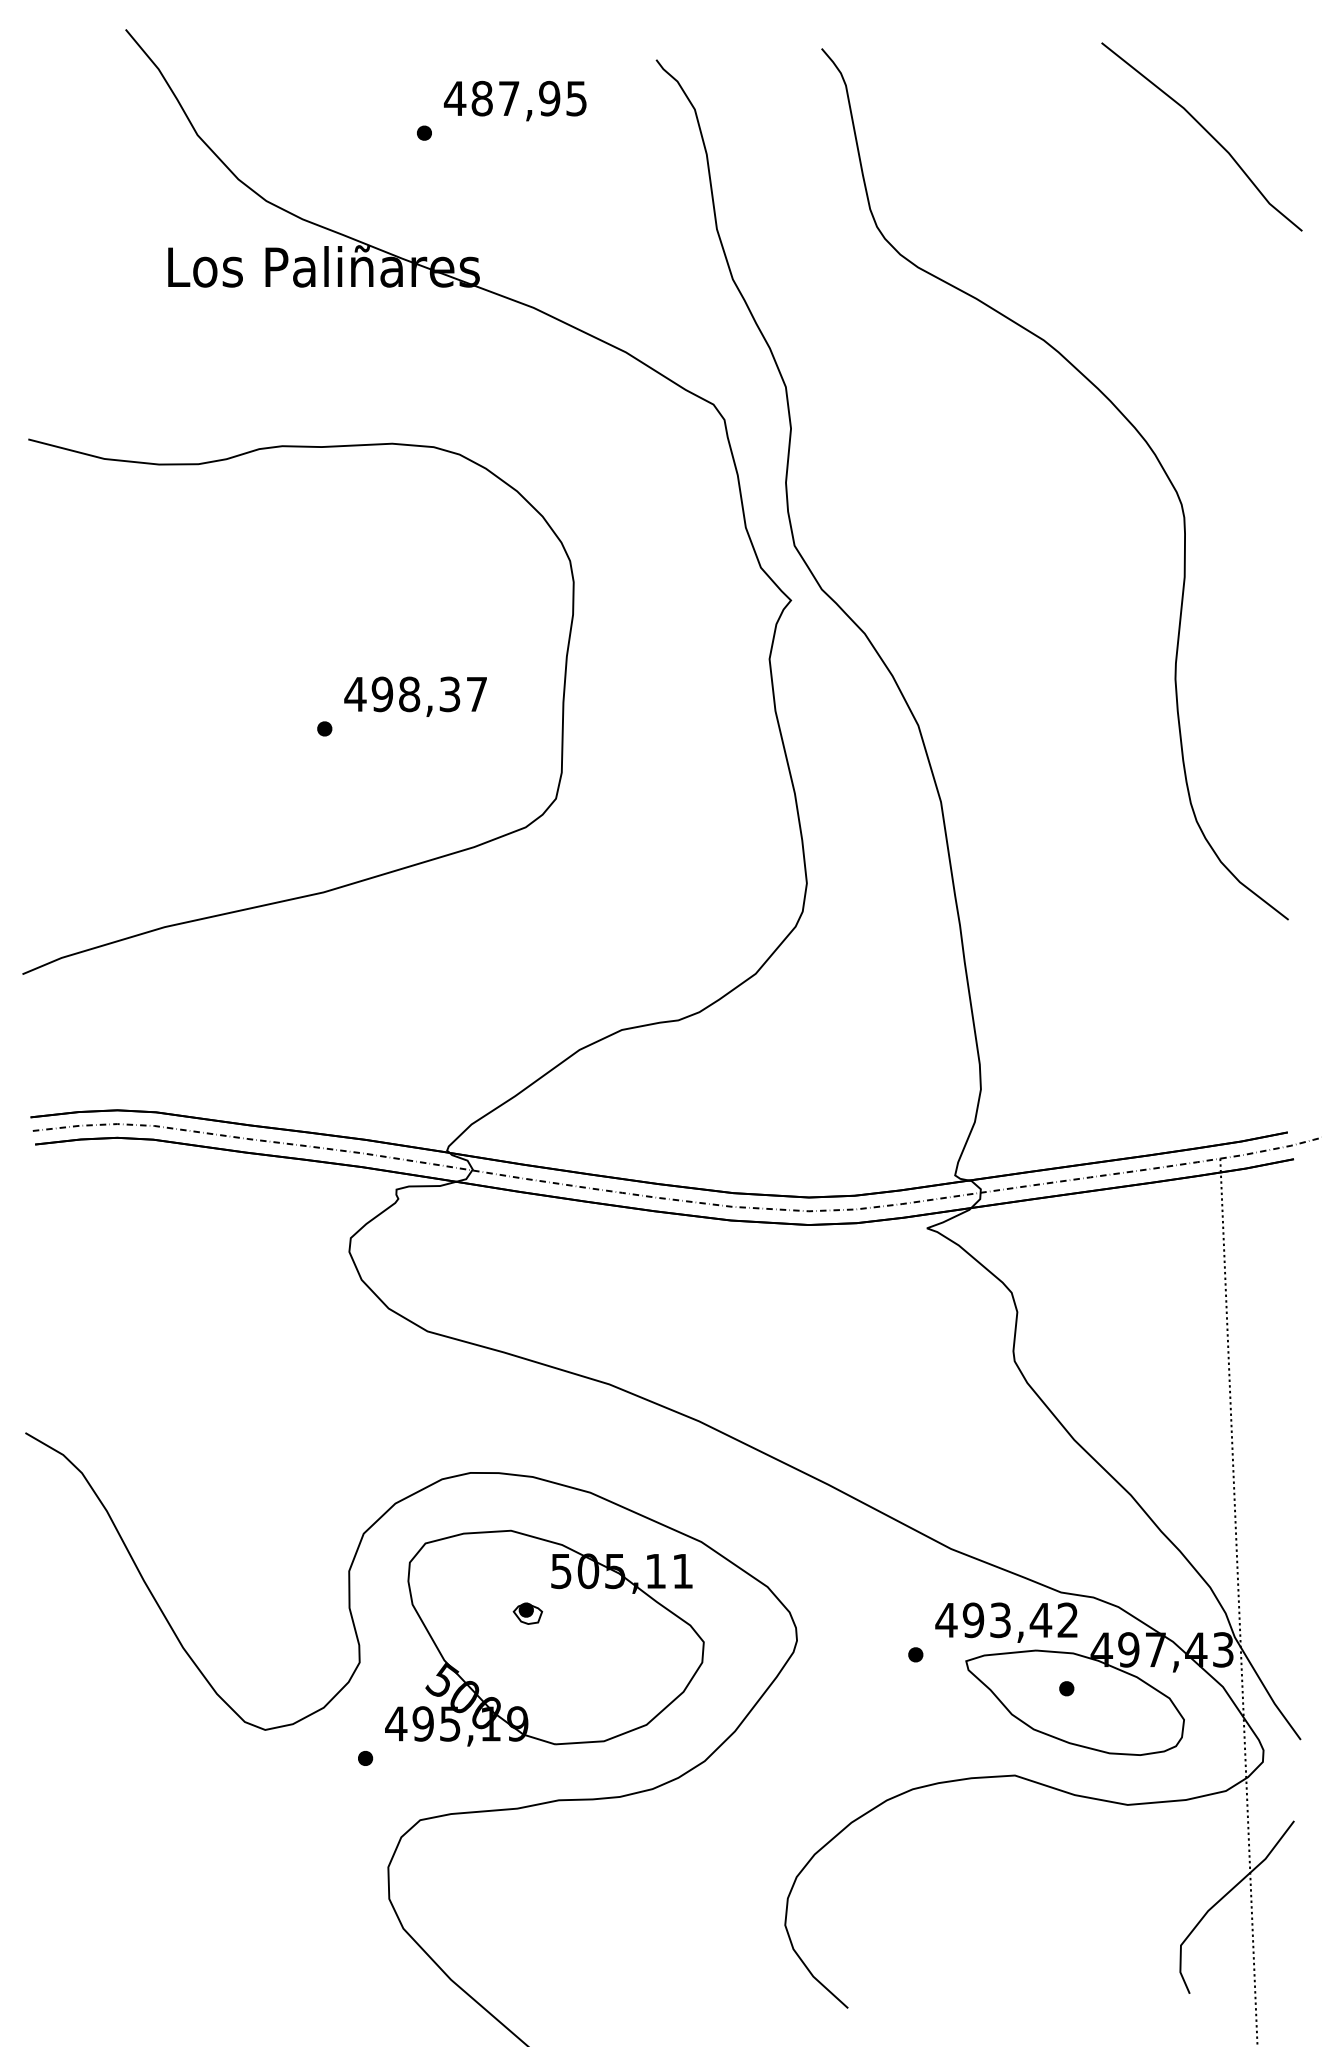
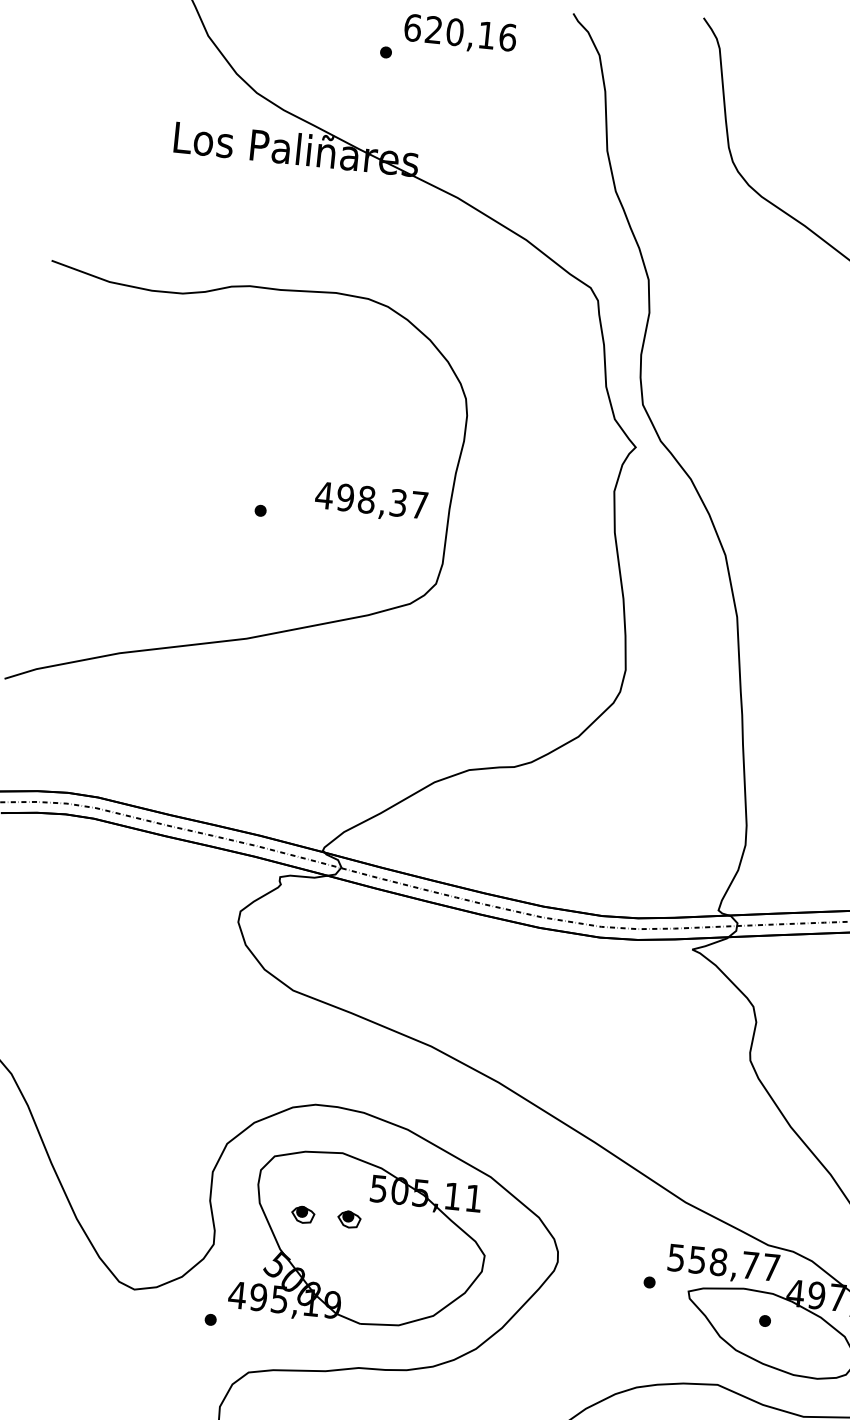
text: (515, 98) -> (460, 32), 487,95 -> 620,16
text: (415, 696) -> (371, 501), moved
part: (468, 1613) -> (302, 1214), added
text: (1006, 1620) -> (723, 1262), 493,42 -> 558,77

